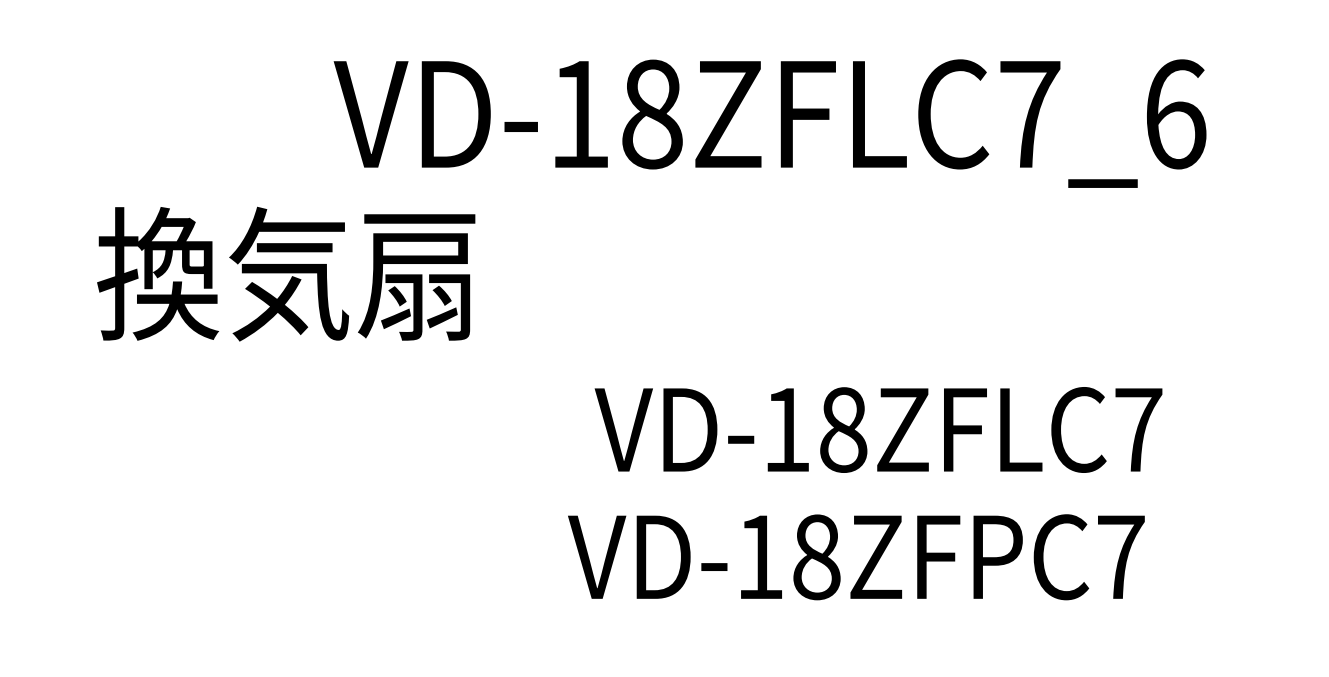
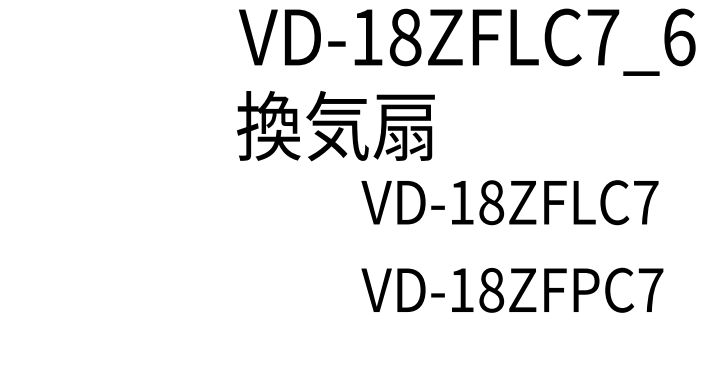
text: (285, 274) -> (335, 126), moved
text: (877, 429) -> (509, 202), moved
text: (856, 555) -> (512, 289), moved

